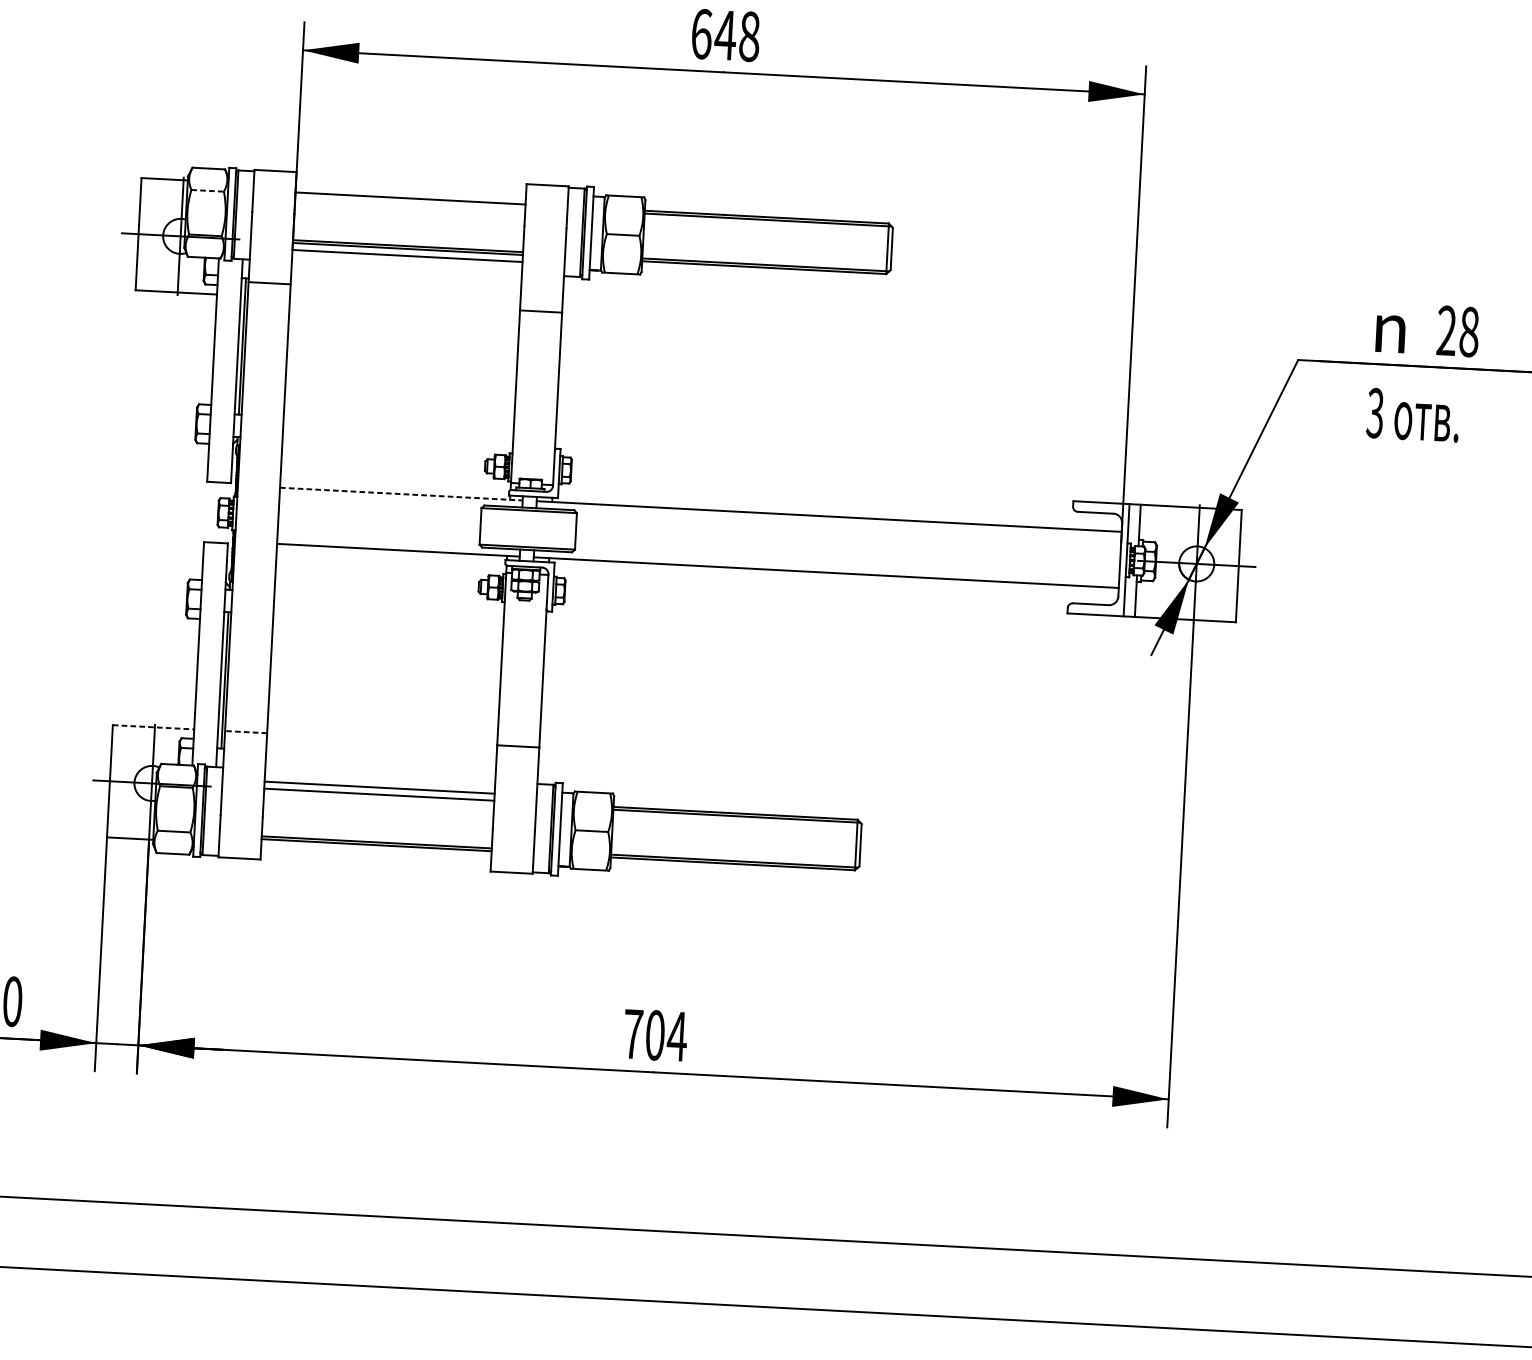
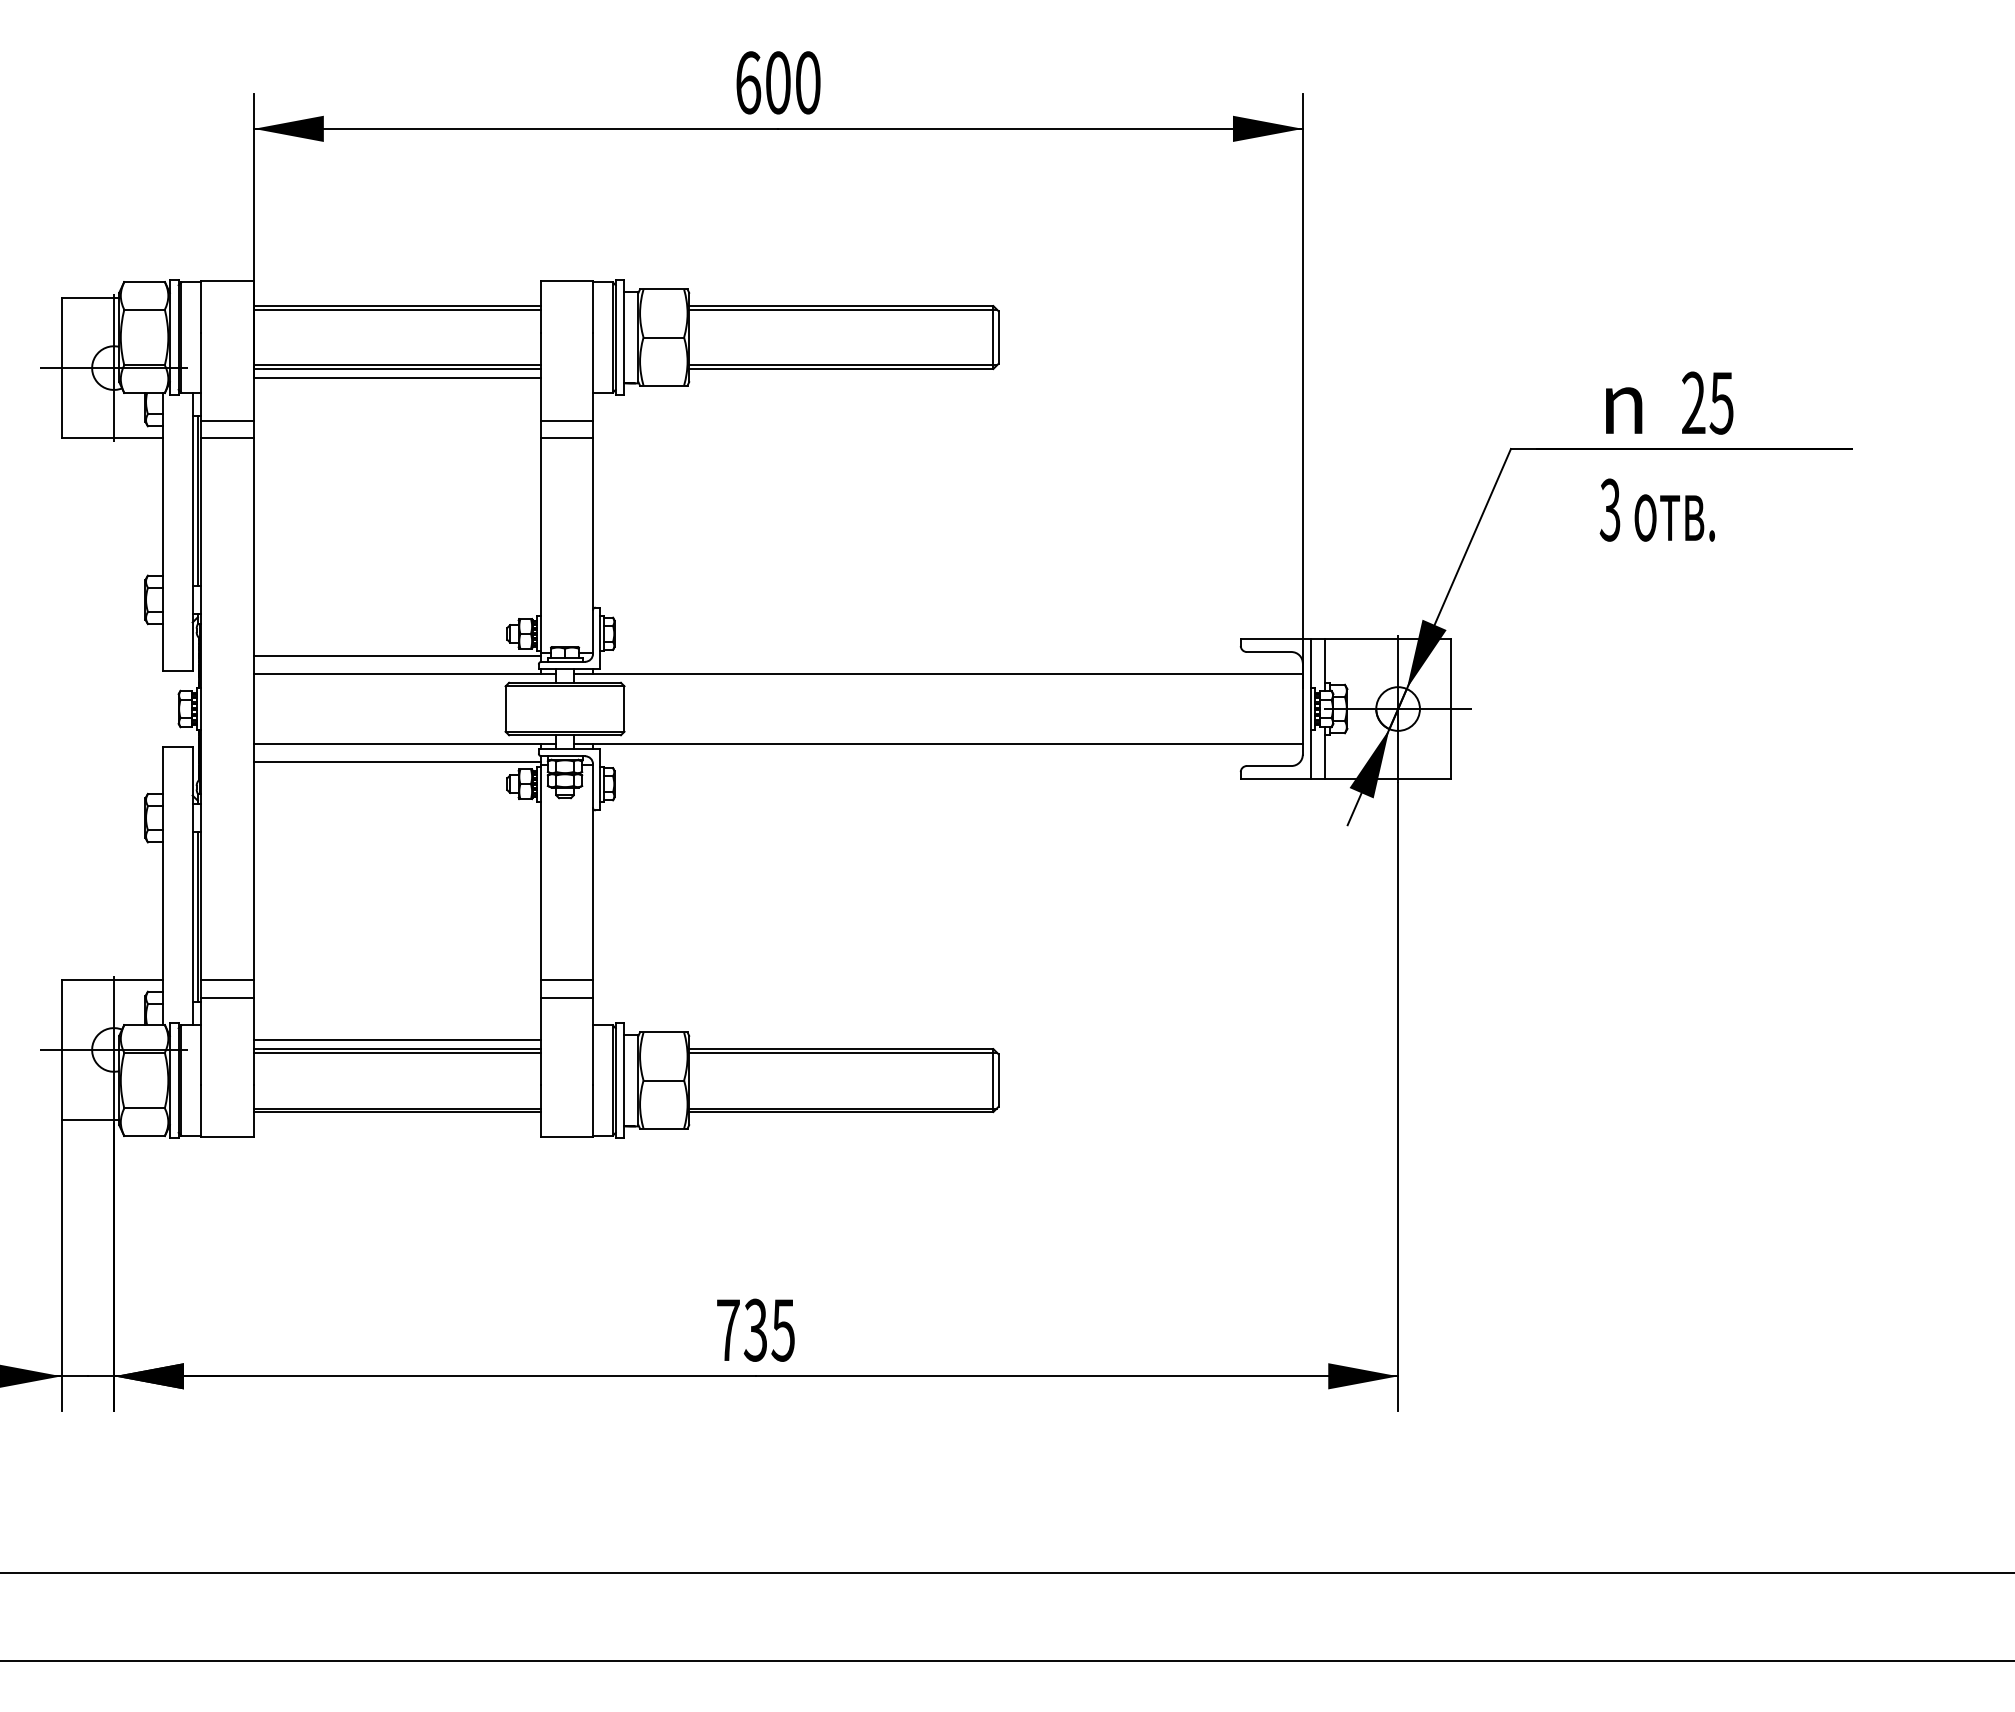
text: (737, 35) -> (792, 82), 648 -> 600
line: (208, 190) -> (145, 309), dashed -> solid
line: (409, 201) -> (396, 309), added
line: (268, 297) -> (227, 438), added
line: (541, 297) -> (566, 420), added
text: (1469, 331) -> (1721, 402), 28 -> 25
line: (395, 478) -> (396, 655), added
line: (401, 494) -> (405, 674), dashed -> solid
line: (390, 564) -> (396, 762), added
line: (153, 727) -> (112, 980), dashed -> solid
line: (246, 732) -> (227, 980), dashed -> solid
line: (245, 746) -> (227, 997), added
line: (517, 760) -> (566, 997), added
line: (378, 797) -> (396, 1052), added
text: (666, 1035) -> (769, 1329), 704 -> 735

